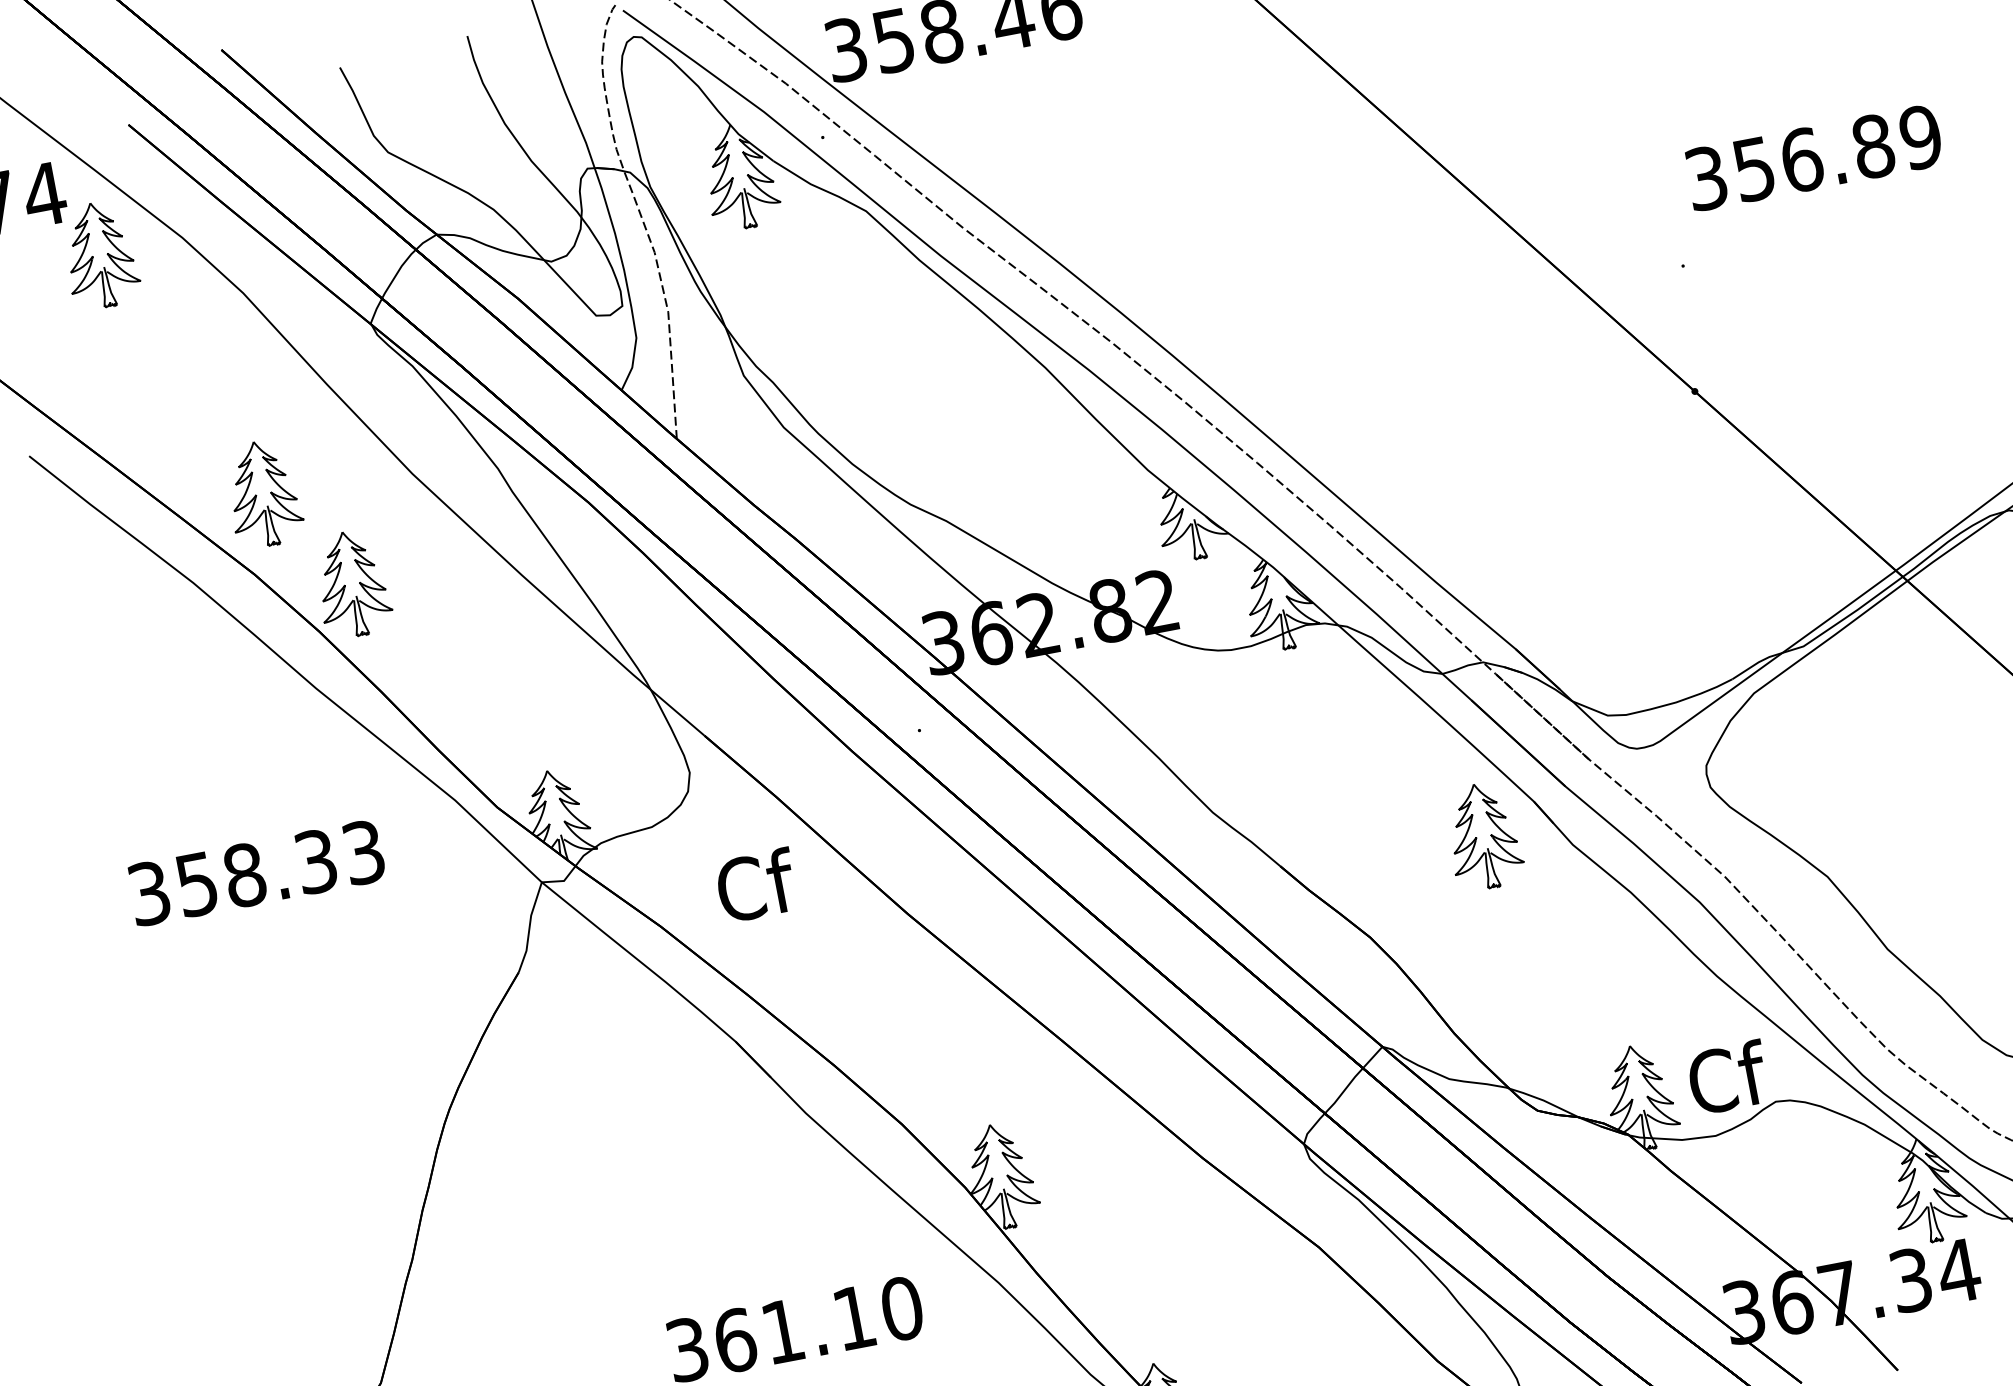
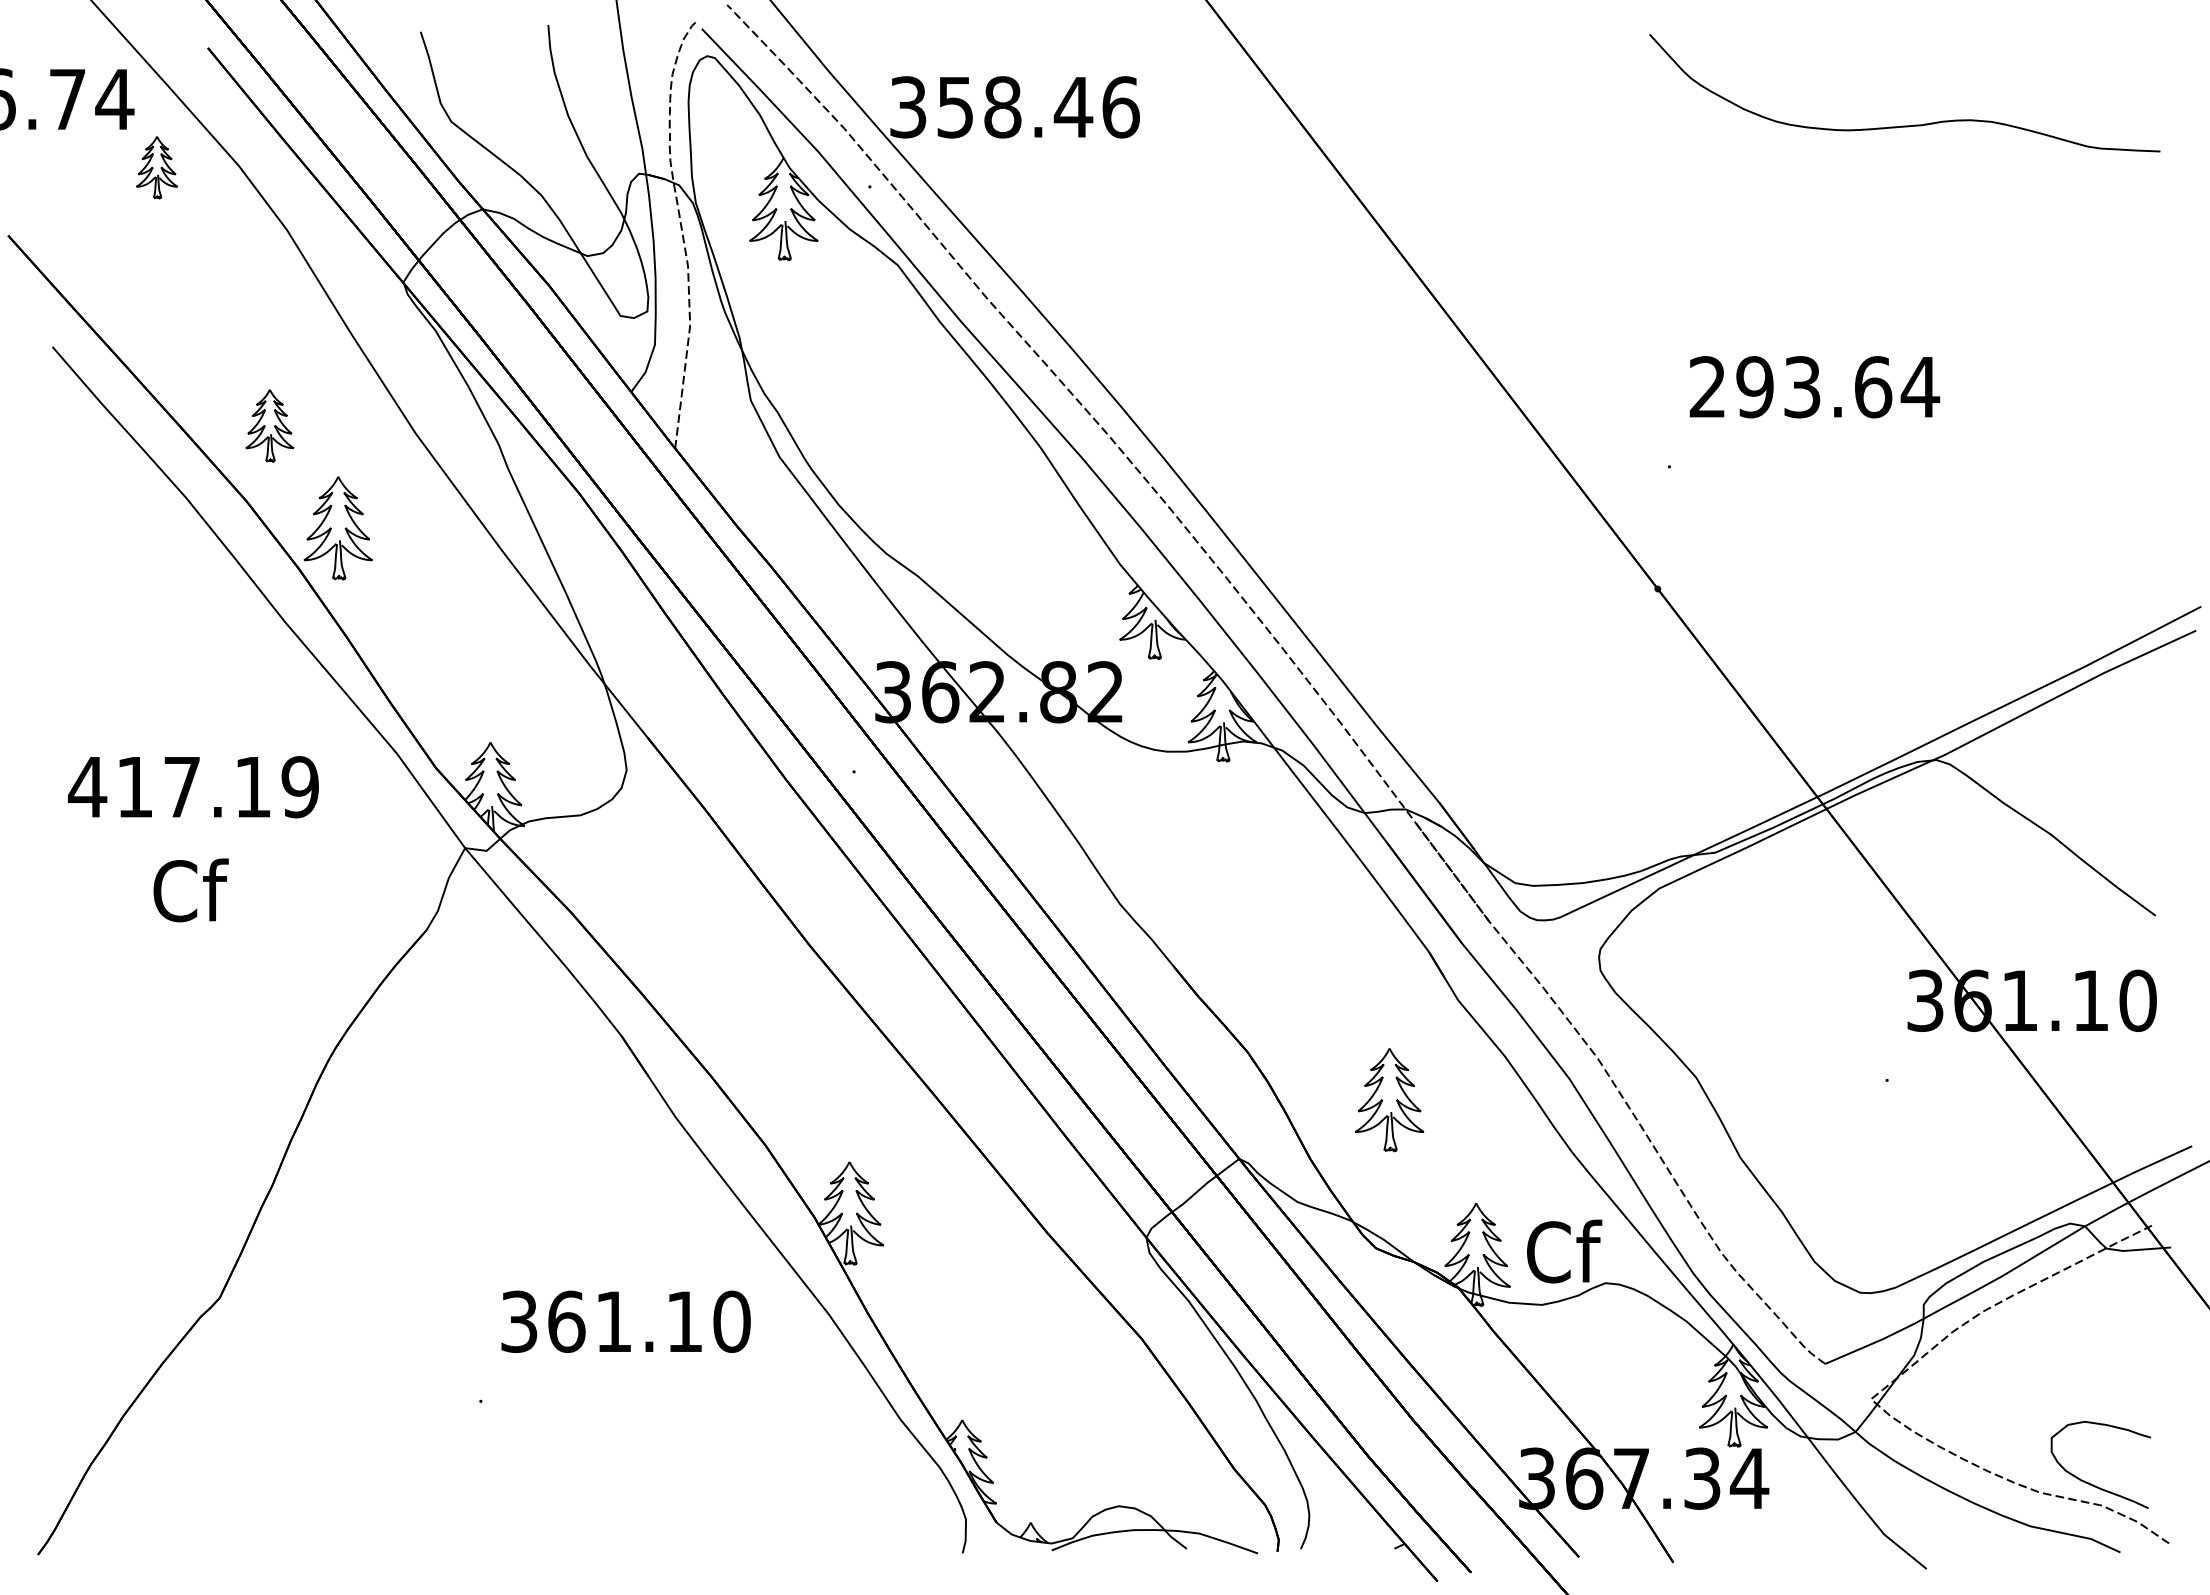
text: (1814, 158) -> (1814, 387), 356.89 -> 293.64
part: (99, 255) -> (156, 167), size x0.6
part: (263, 493) -> (269, 425), size x0.7
part: (1483, 836) -> (1389, 1100), moved
text: (255, 873) -> (192, 787), 358.33 -> 417.19
text: (756, 885) -> (190, 890), moved

